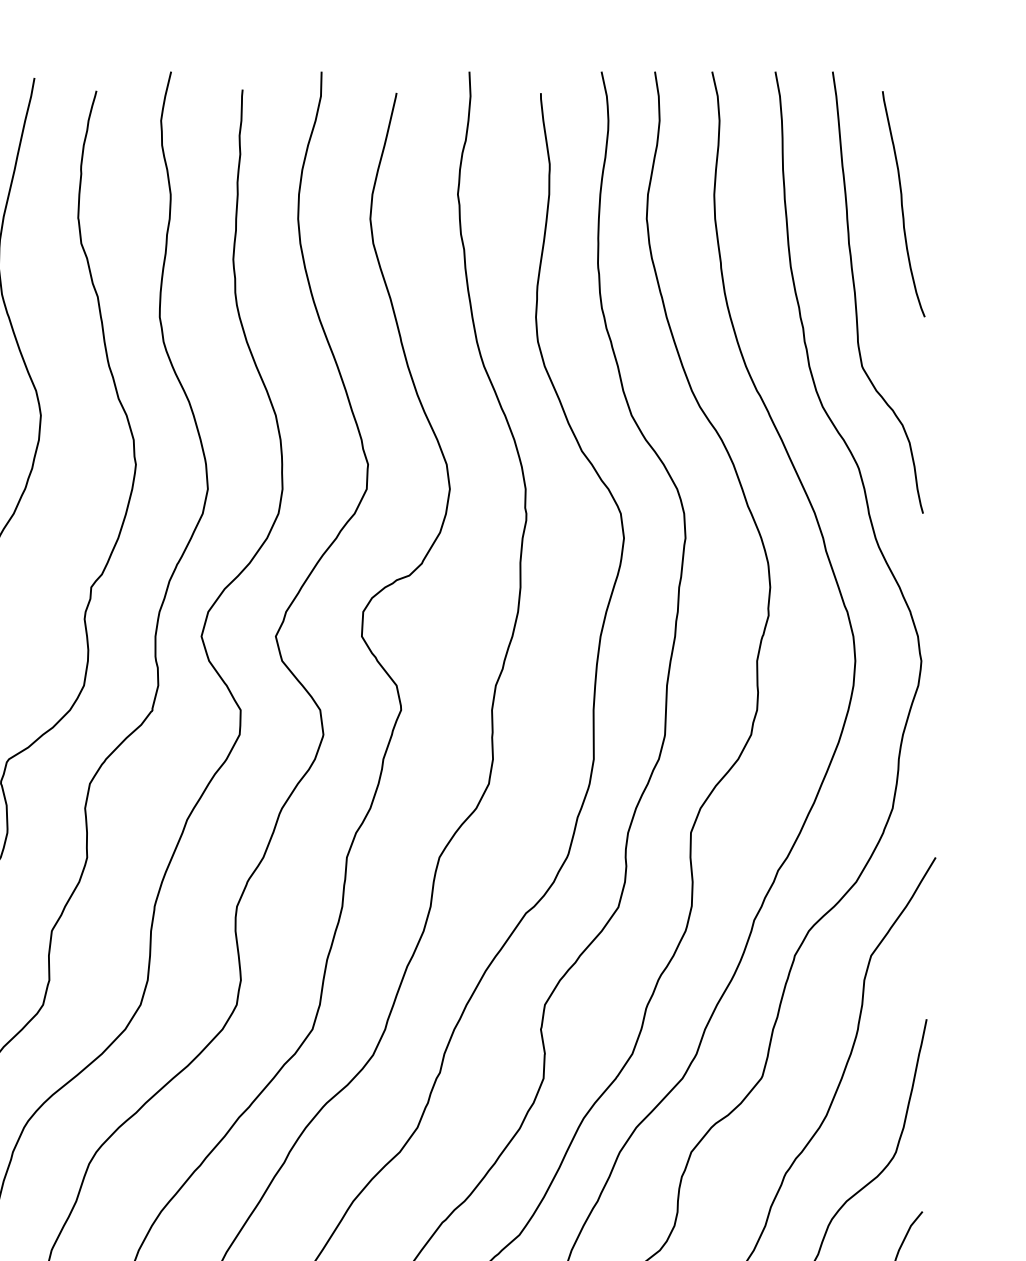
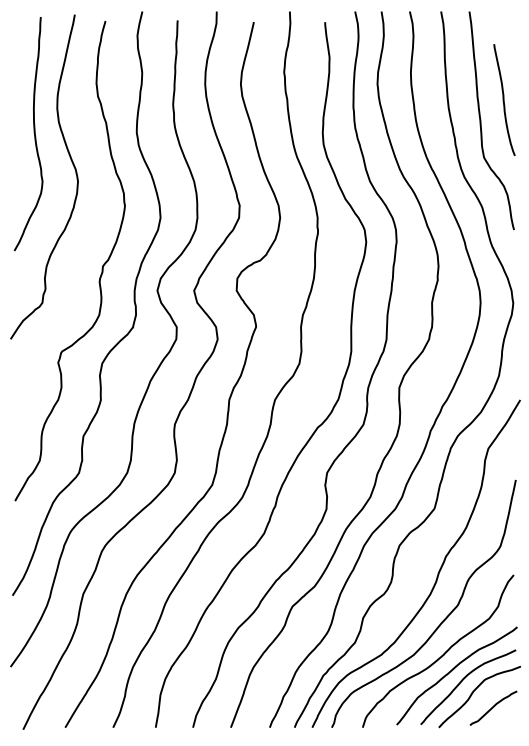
curve: (903, 203) -> (504, 99), moved

